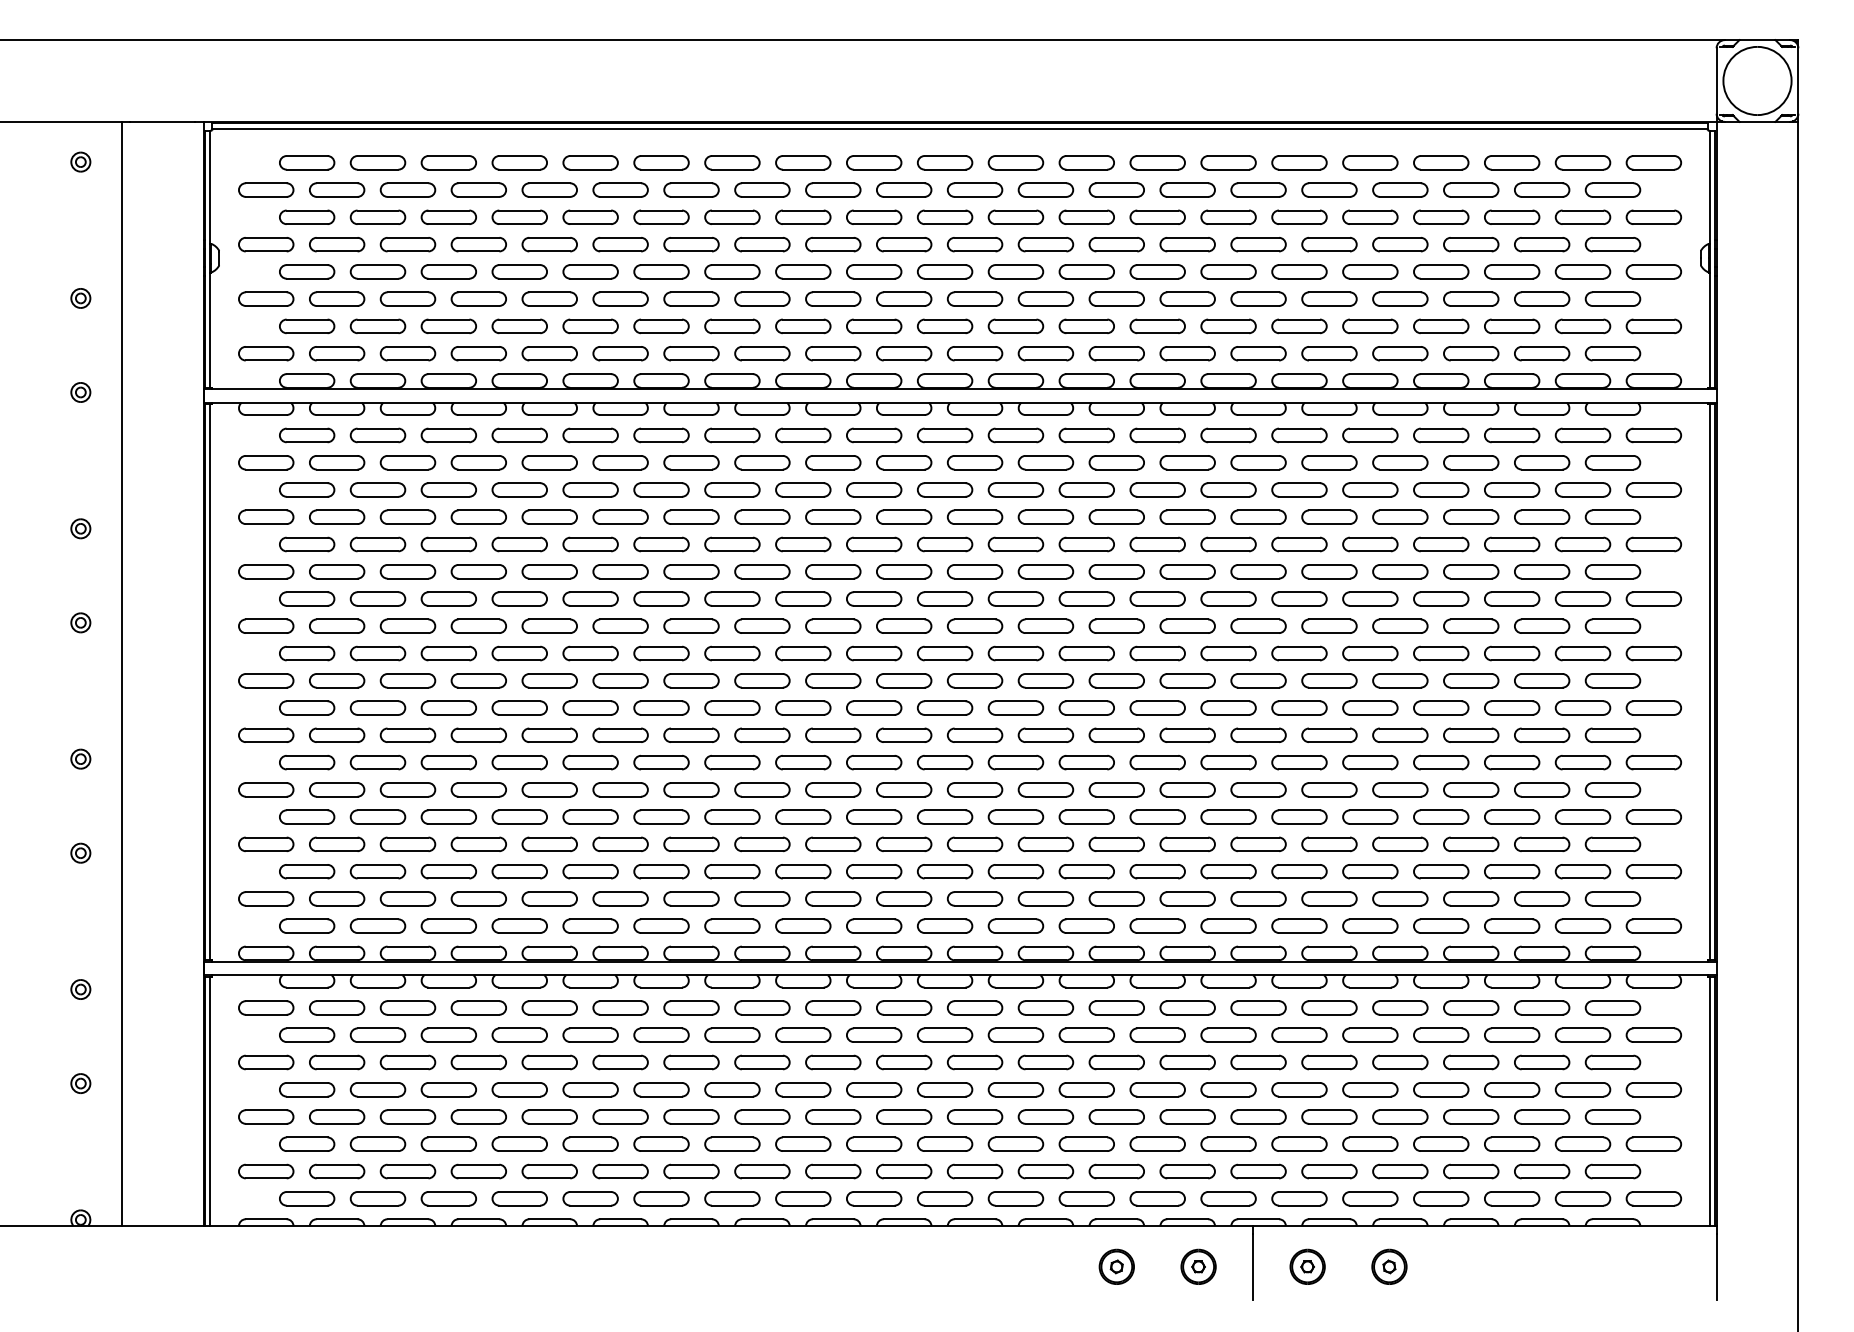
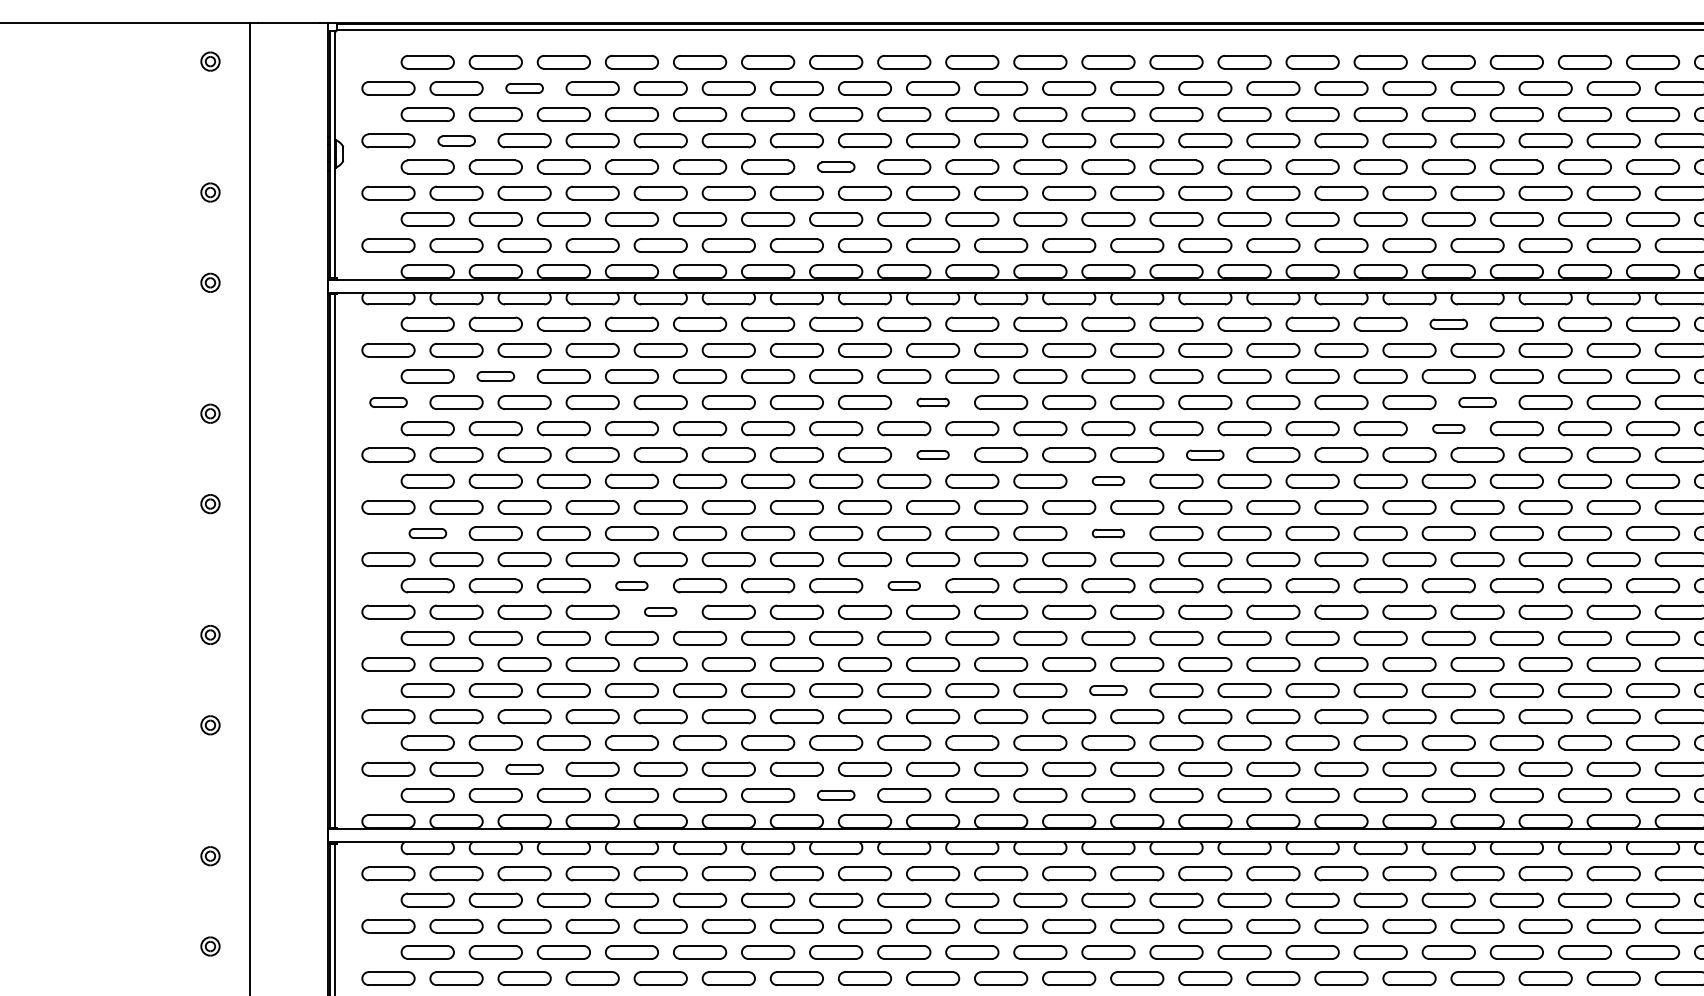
part: (407, 189) -> (524, 87), size x0.7
part: (337, 244) -> (456, 140), size x0.7
part: (732, 271) -> (836, 166), size x0.7
part: (1370, 435) -> (1448, 324), size x0.7
part: (377, 489) -> (495, 376), size x0.7
part: (266, 516) -> (388, 401), size x0.7
part: (833, 516) -> (933, 401), size x0.6
part: (1400, 516) -> (1477, 401), size x0.7
part: (1370, 544) -> (1448, 428), size x0.6
part: (833, 571) -> (933, 454), size x0.6
part: (1116, 571) -> (1205, 454), size x0.7
part: (1015, 598) -> (1108, 480), size x0.6
part: (307, 653) -> (428, 533), size x0.7
part: (1015, 653) -> (1108, 533), size x0.6
part: (519, 707) -> (631, 585), size x0.6
part: (803, 707) -> (904, 585), size x0.6
part: (549, 734) -> (660, 611), size x0.6
part: (1015, 816) -> (1108, 690), size x0.7
part: (407, 898) -> (524, 768), size x0.7
part: (732, 925) -> (836, 794), size x0.7

